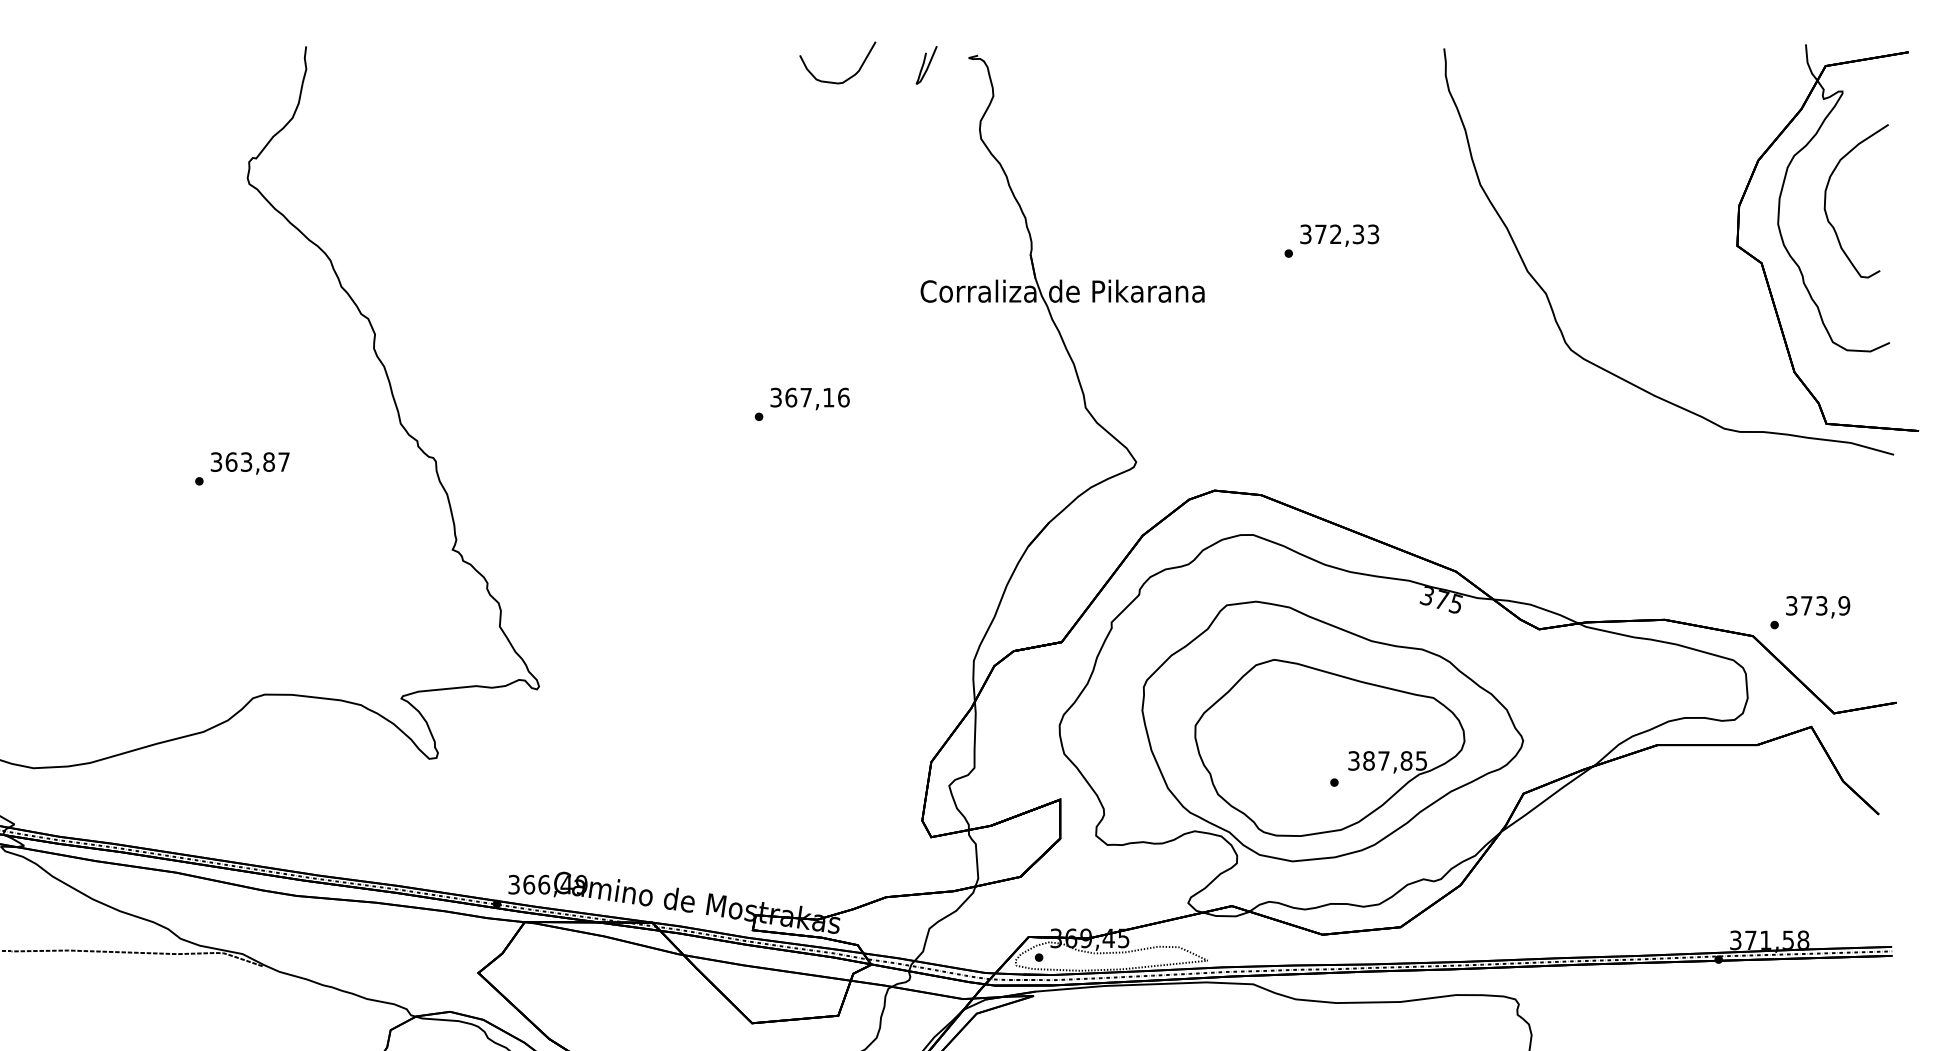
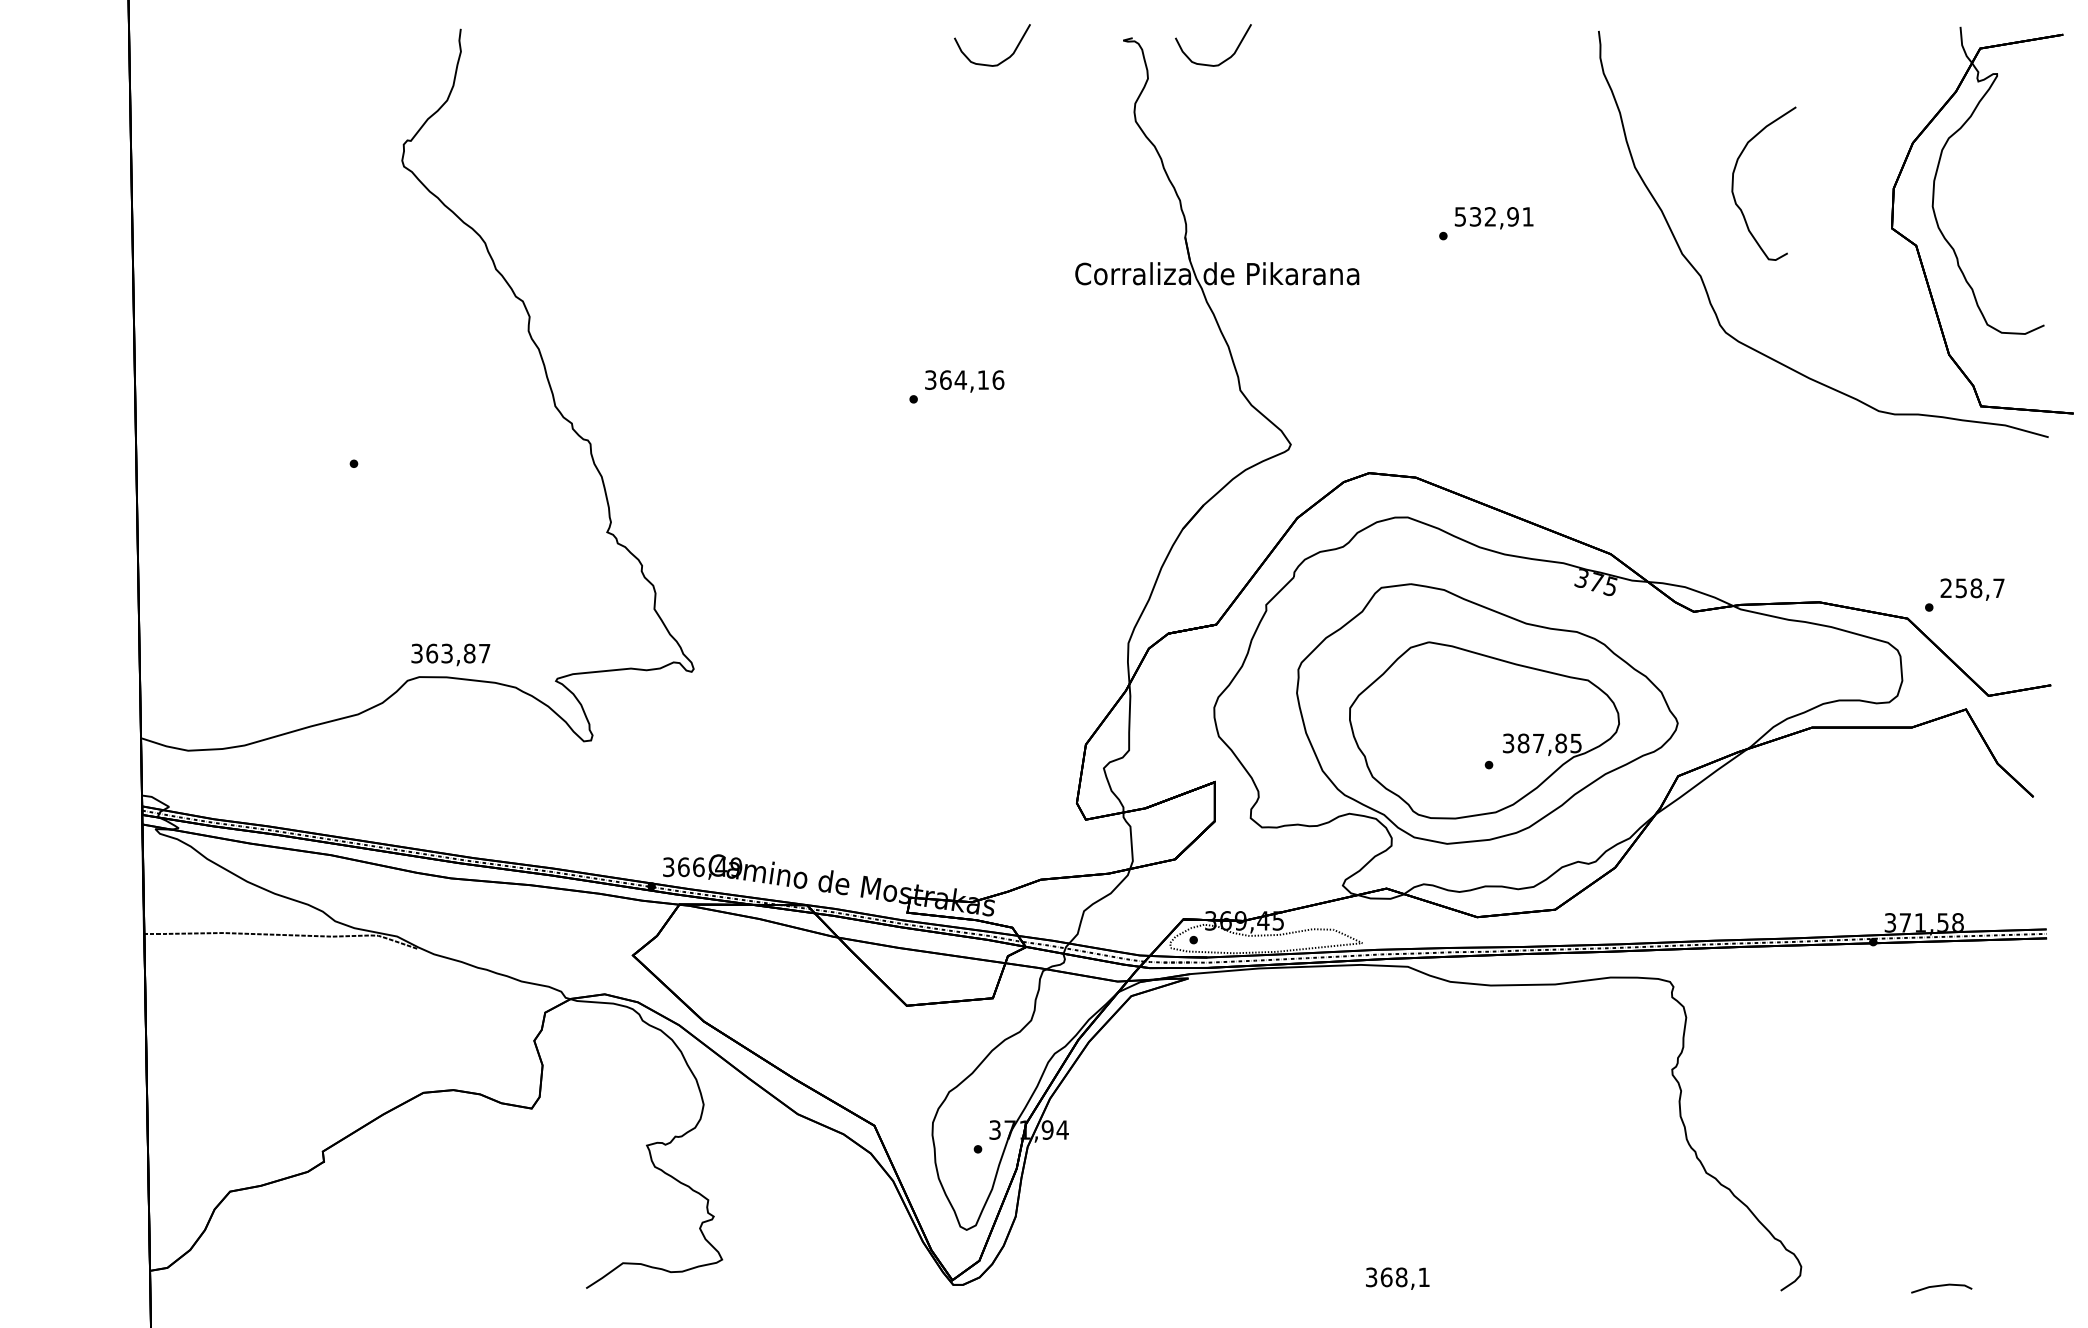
curve: (927, 65) -> (1082, 47), removed
curve: (1068, 78) -> (1223, 60), added
curve: (1825, 201) -> (1733, 183), moved
text: (1339, 234) -> (1494, 216), 372,33 -> 532,91
text: (805, 397) -> (960, 379), 367,16 -> 364,16
text: (249, 463) -> (450, 654), moved
text: (1817, 606) -> (1972, 588), 373,9 -> 258,7

